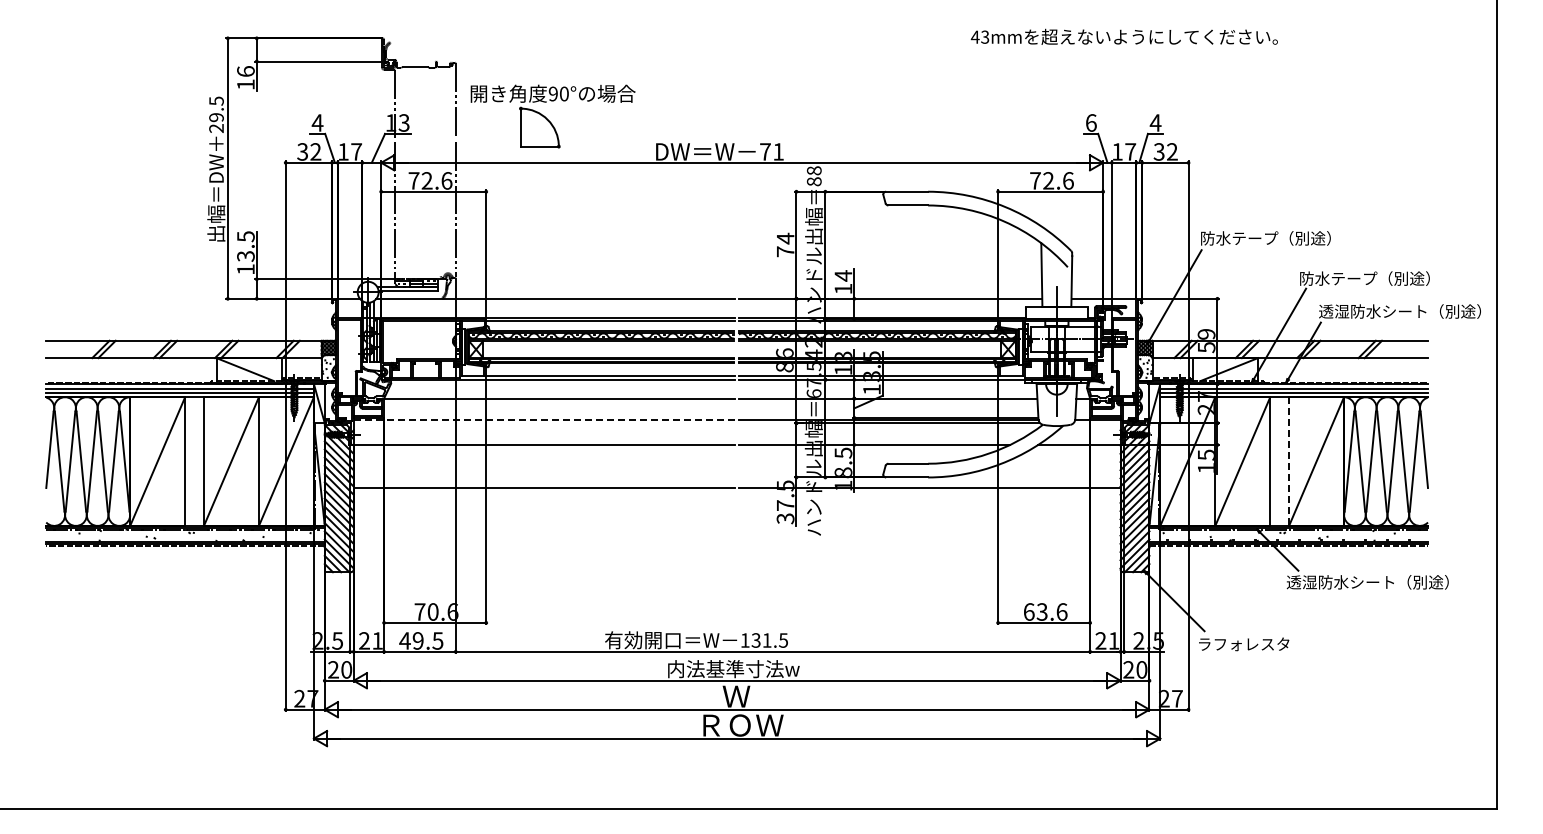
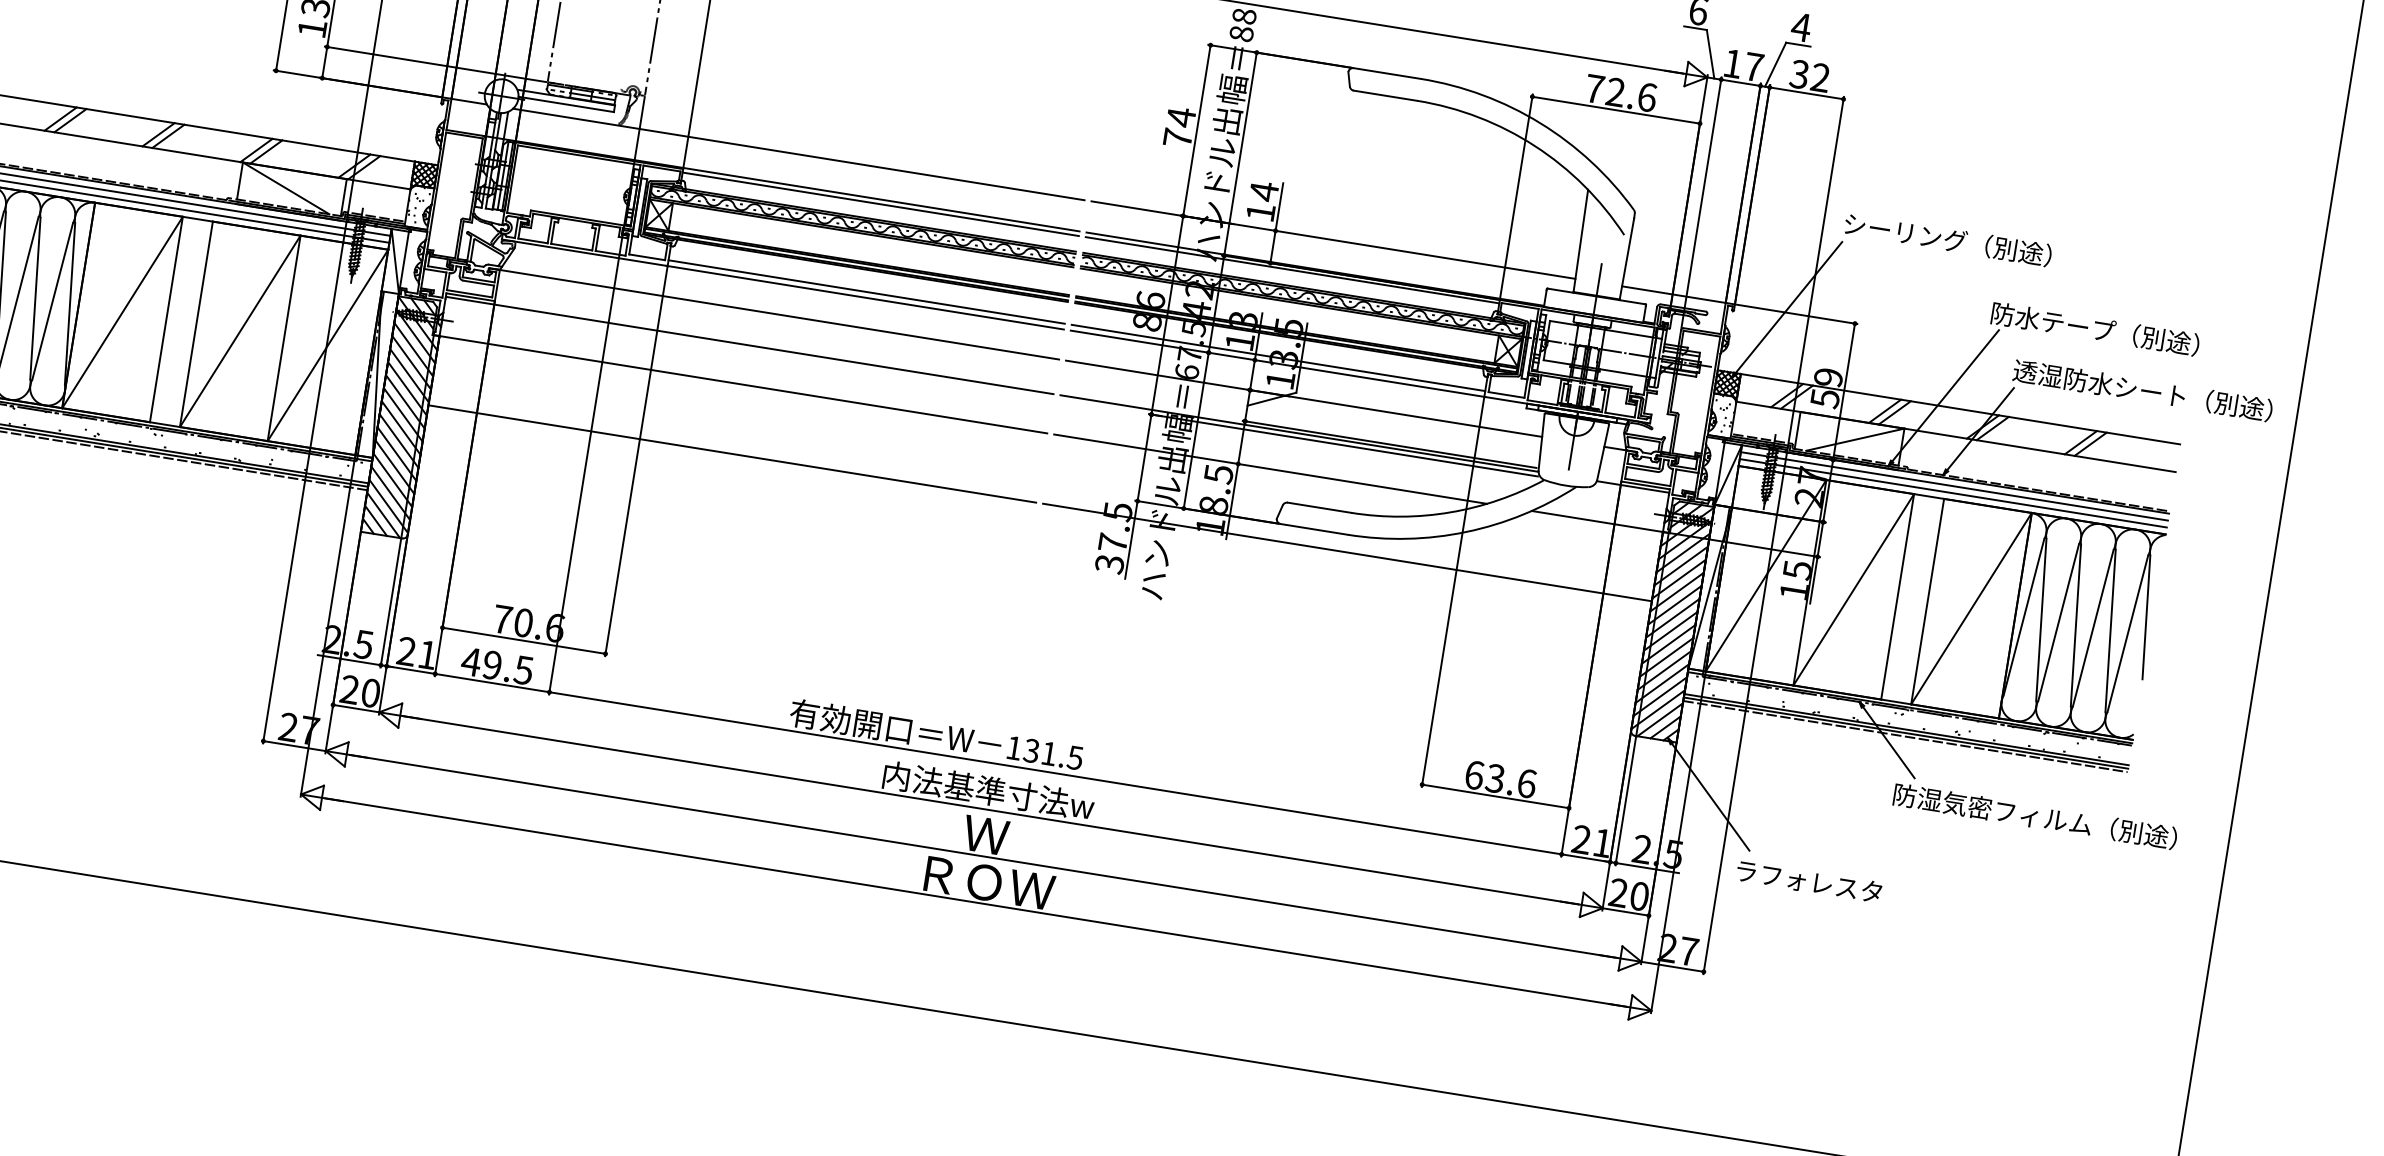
text: (1239, 238) -> (1905, 233), 防水テープ（別途） -> シーリング（別途）
line: (543, 420) -> (748, 345), dashed -> solid
line: (1289, 462) -> (1928, 603), dashed -> solid
text: (1375, 582) -> (2034, 816), 透湿防水シート（別途） -> 防湿気密フィルム（別途）

